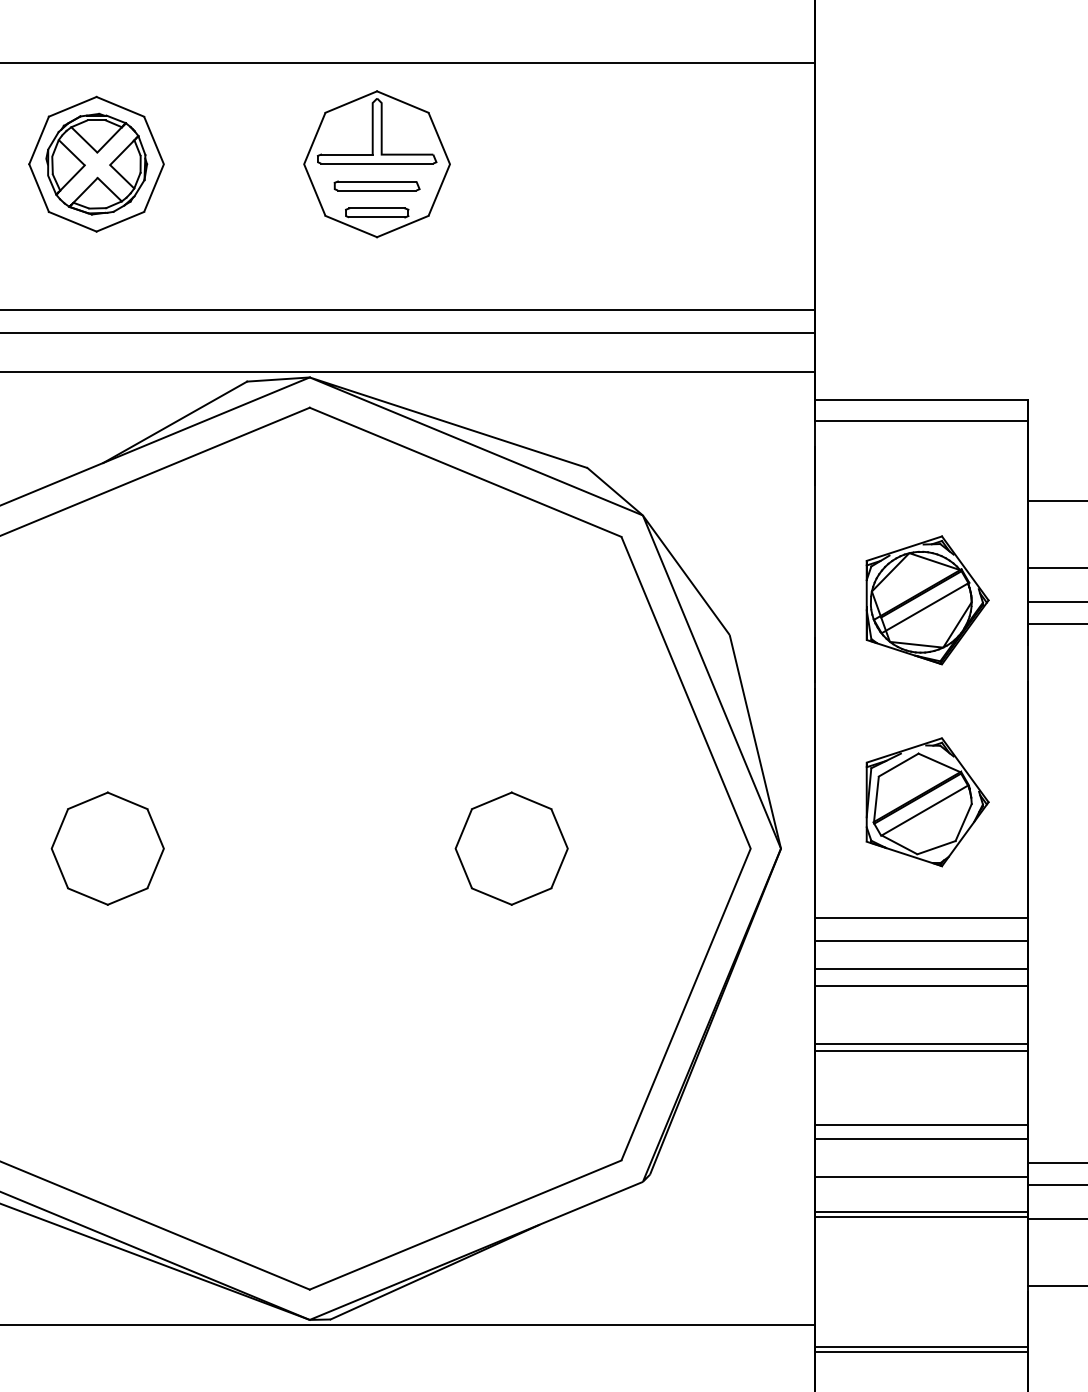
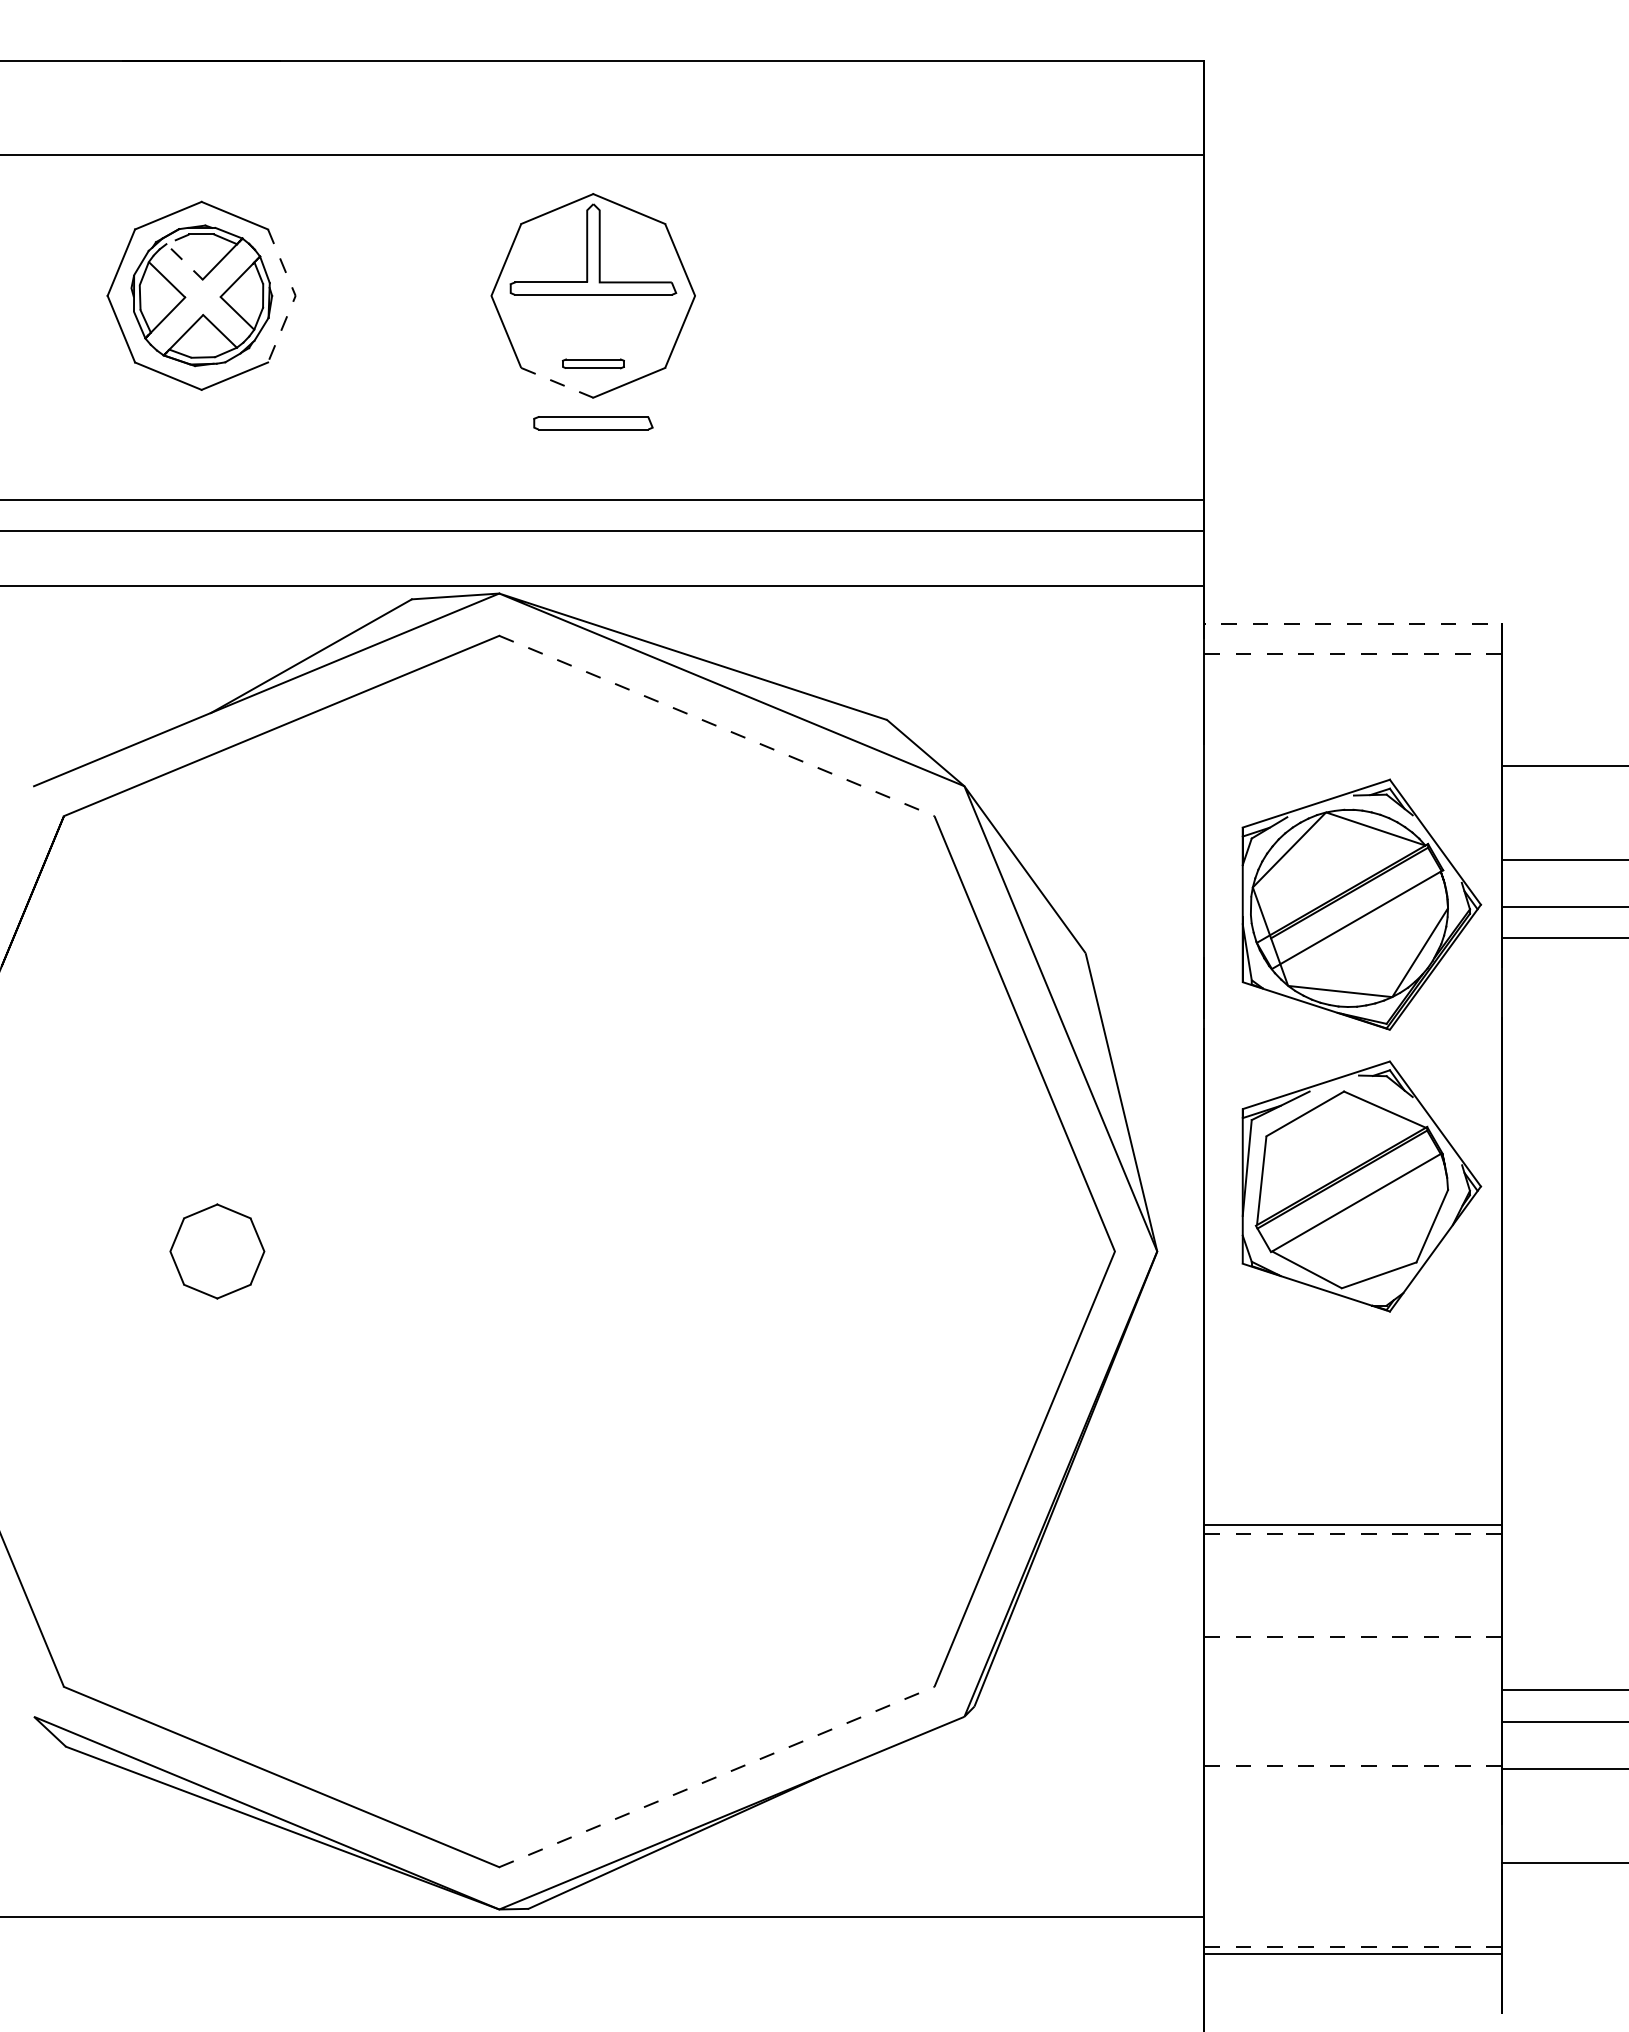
line: (77, 133) -> (175, 253), solid -> dashed
line: (163, 163) -> (295, 295), solid -> dashed
part: (377, 186) -> (593, 423), moved
part: (377, 212) -> (593, 363), size x0.7
line: (351, 226) -> (557, 382), solid -> dashed
line: (814, 409) -> (1204, 638), solid -> dashed
line: (465, 472) -> (716, 726), solid -> dashed
part: (927, 600) -> (1362, 904), size x1.4
part: (927, 802) -> (1362, 1186), size x1.4
part: (107, 848) -> (217, 1251), size x0.6
part: (511, 848) -> (781, 1251), removed
line: (920, 918) -> (1352, 1348), removed
line: (920, 941) -> (1352, 1380), removed
line: (920, 969) -> (1352, 1419), removed
line: (920, 985) -> (1352, 1442), removed
line: (921, 1050) -> (1353, 1533), solid -> dashed
line: (921, 1124) -> (1353, 1636), solid -> dashed
line: (920, 1138) -> (1352, 1656), removed
line: (920, 1177) -> (1352, 1710), removed
line: (920, 1211) -> (1352, 1758), removed
line: (921, 1216) -> (1353, 1765), solid -> dashed
line: (465, 1225) -> (716, 1777), solid -> dashed
line: (921, 1346) -> (1353, 1946), solid -> dashed

